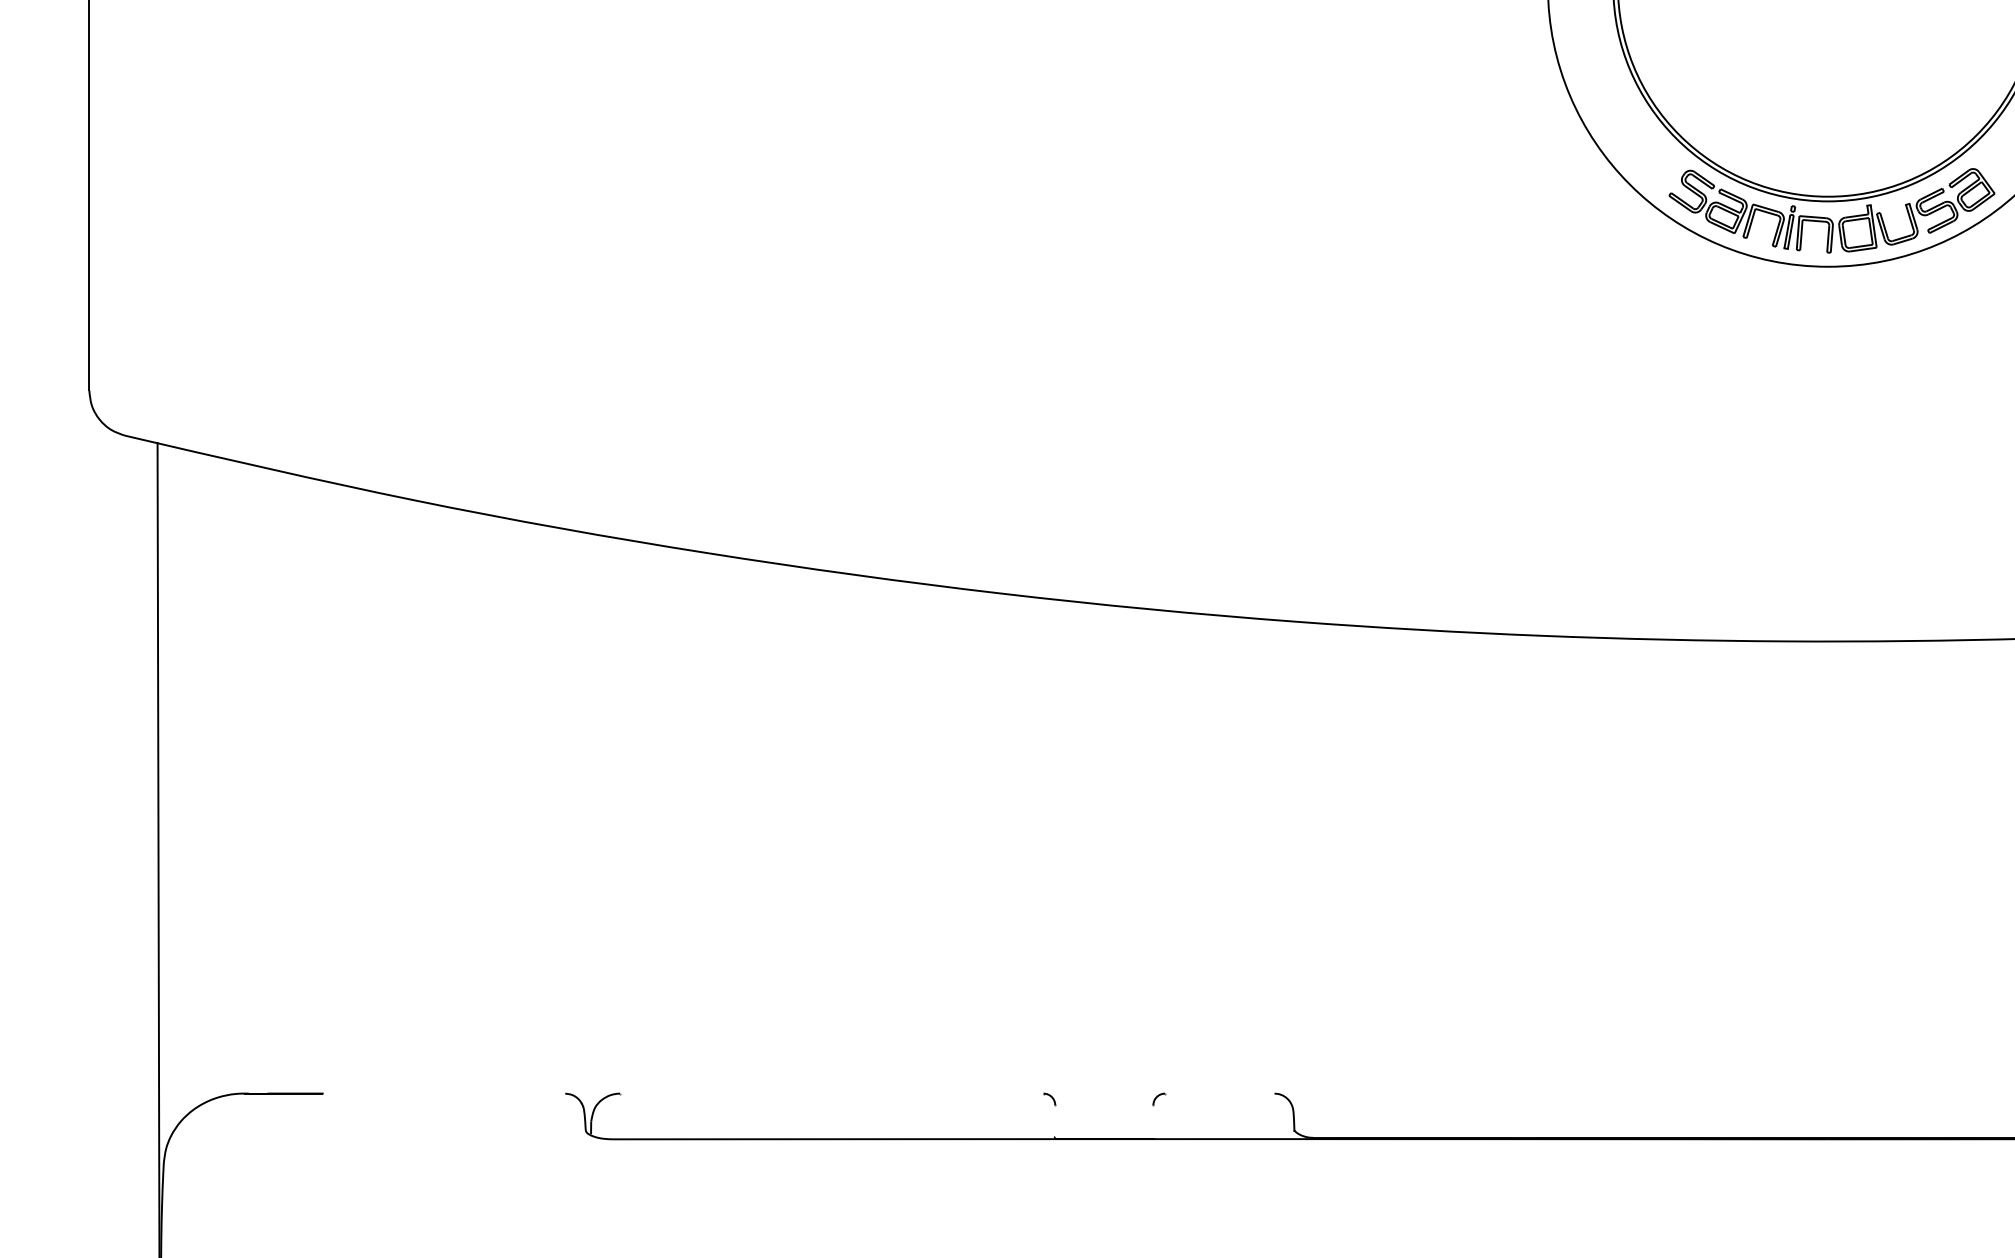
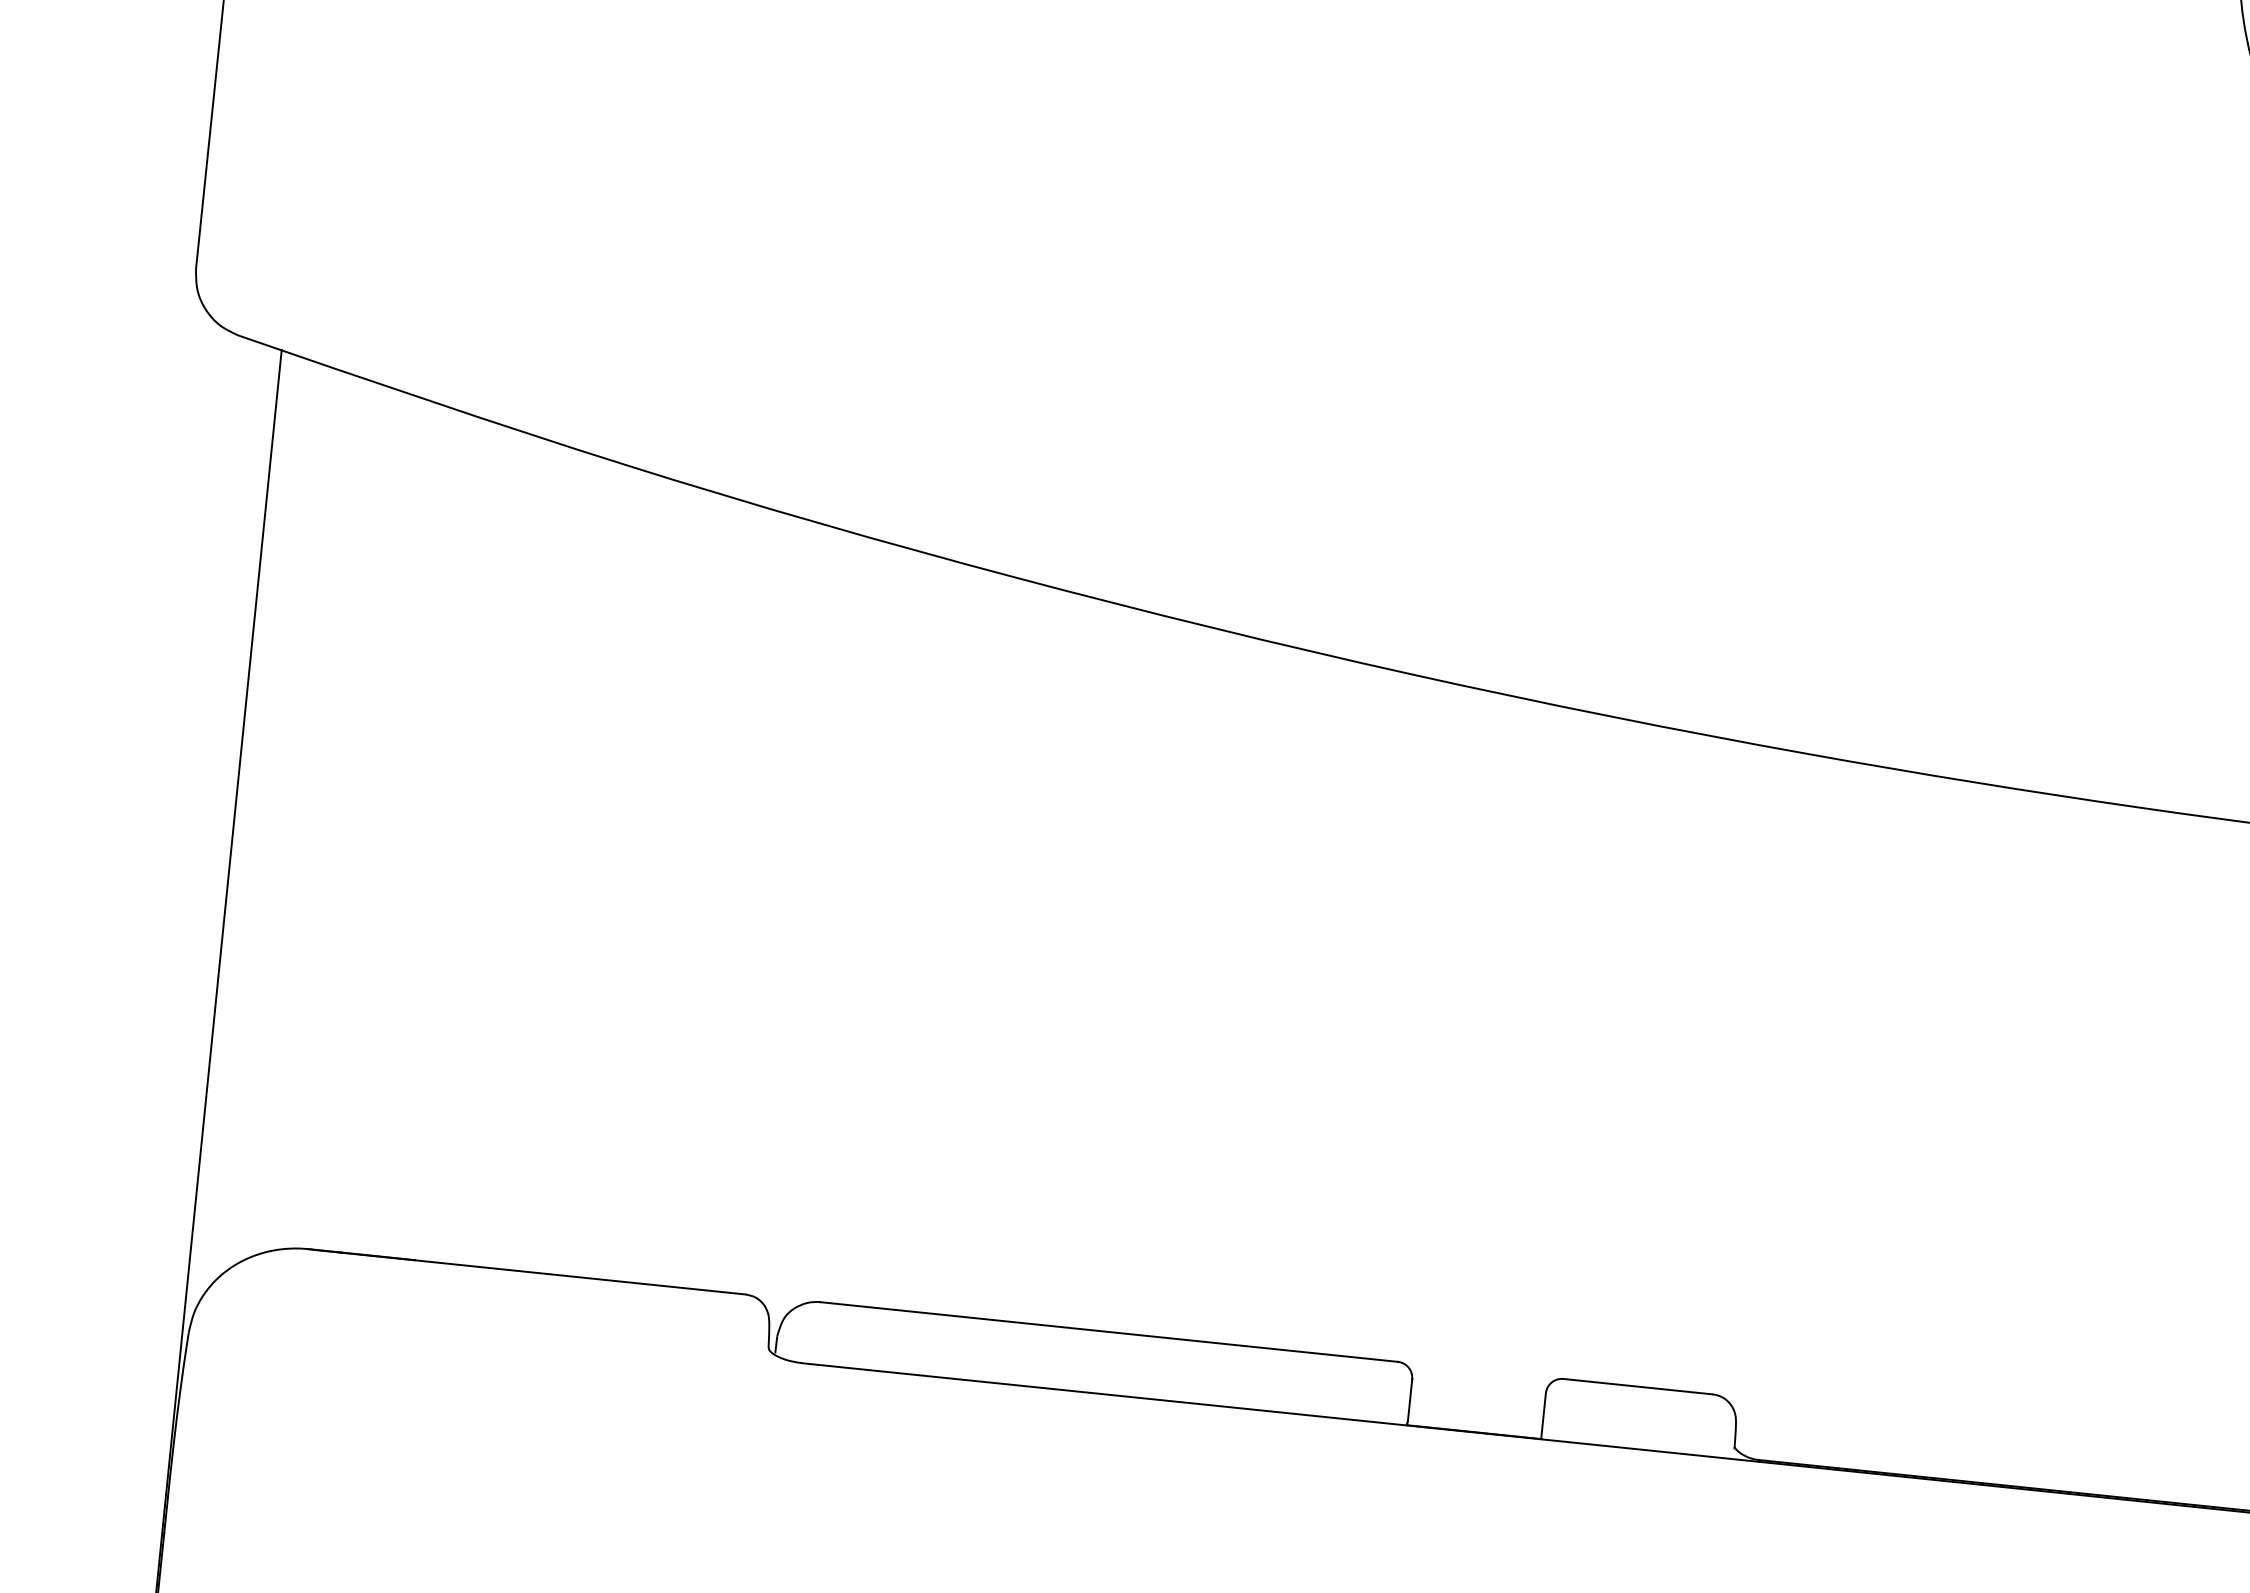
line: (443, 1093) -> (579, 1277), added
line: (831, 1093) -> (1108, 1331), added
line: (1219, 1093) -> (1637, 1386), added
line: (1055, 1120) -> (1410, 1400), added
line: (1153, 1121) -> (1543, 1415), added

